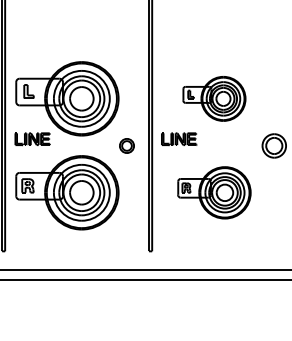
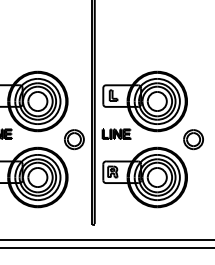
part: (214, 98) -> (145, 101), size x1.67
part: (126, 145) -> (74, 139), size x1.67
part: (214, 192) -> (145, 177), size x1.43

